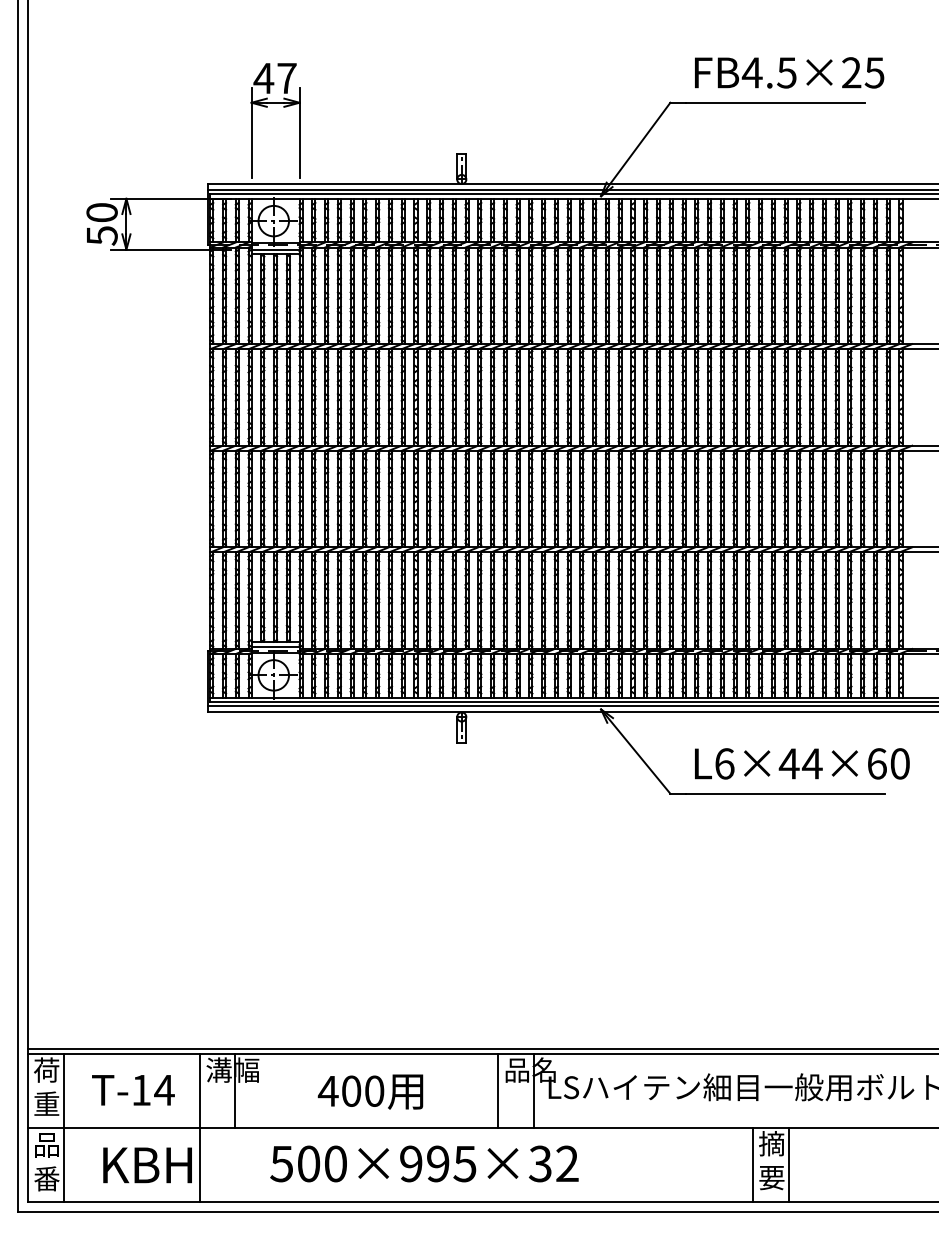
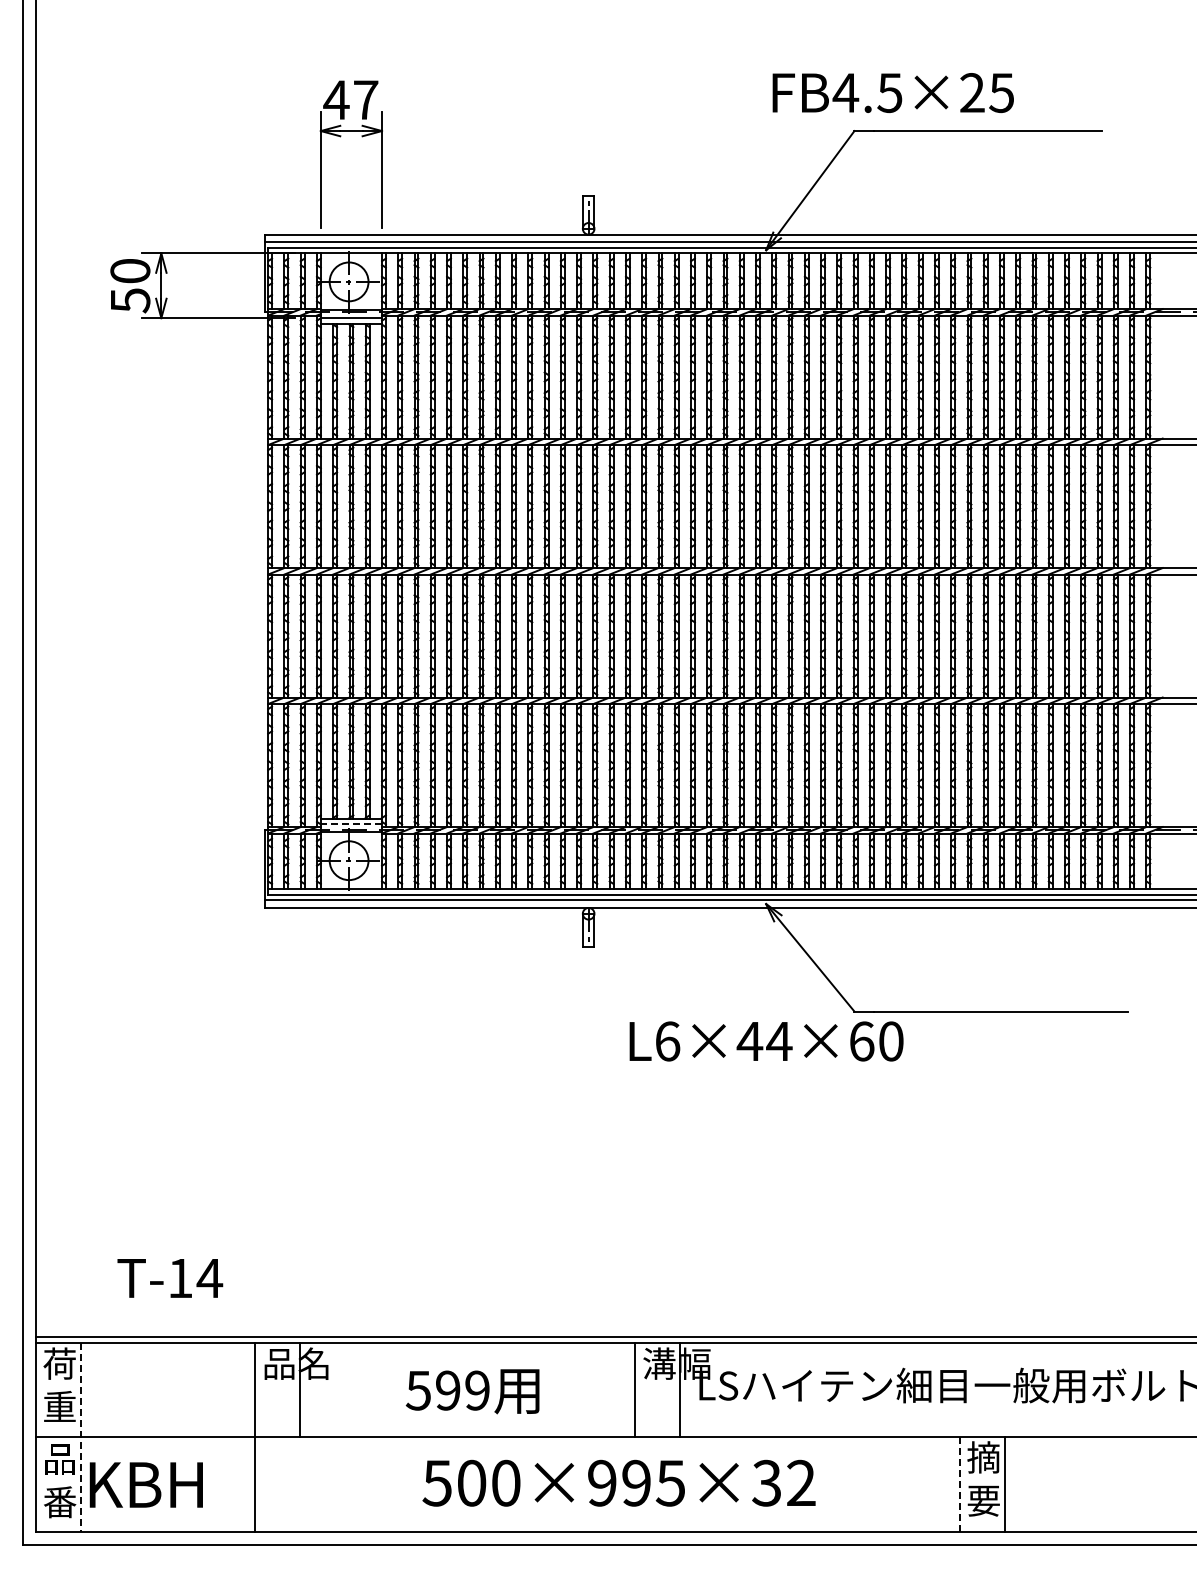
text: (788, 73) -> (892, 93), moved
line: (275, 646) -> (351, 824), solid -> dashed
text: (802, 763) -> (766, 1041), moved
text: (232, 1069) -> (296, 1363), 溝幅 -> 品名
text: (530, 1069) -> (676, 1363), 品名 -> 溝幅
text: (133, 1090) -> (170, 1278), moved
text: (350, 1091) -> (447, 1390), 400 -> 599
line: (63, 1128) -> (81, 1437), solid -> dashed
text: (423, 1163) -> (618, 1482), moved
text: (146, 1164) -> (145, 1484), moved
line: (753, 1165) -> (960, 1485), solid -> dashed

